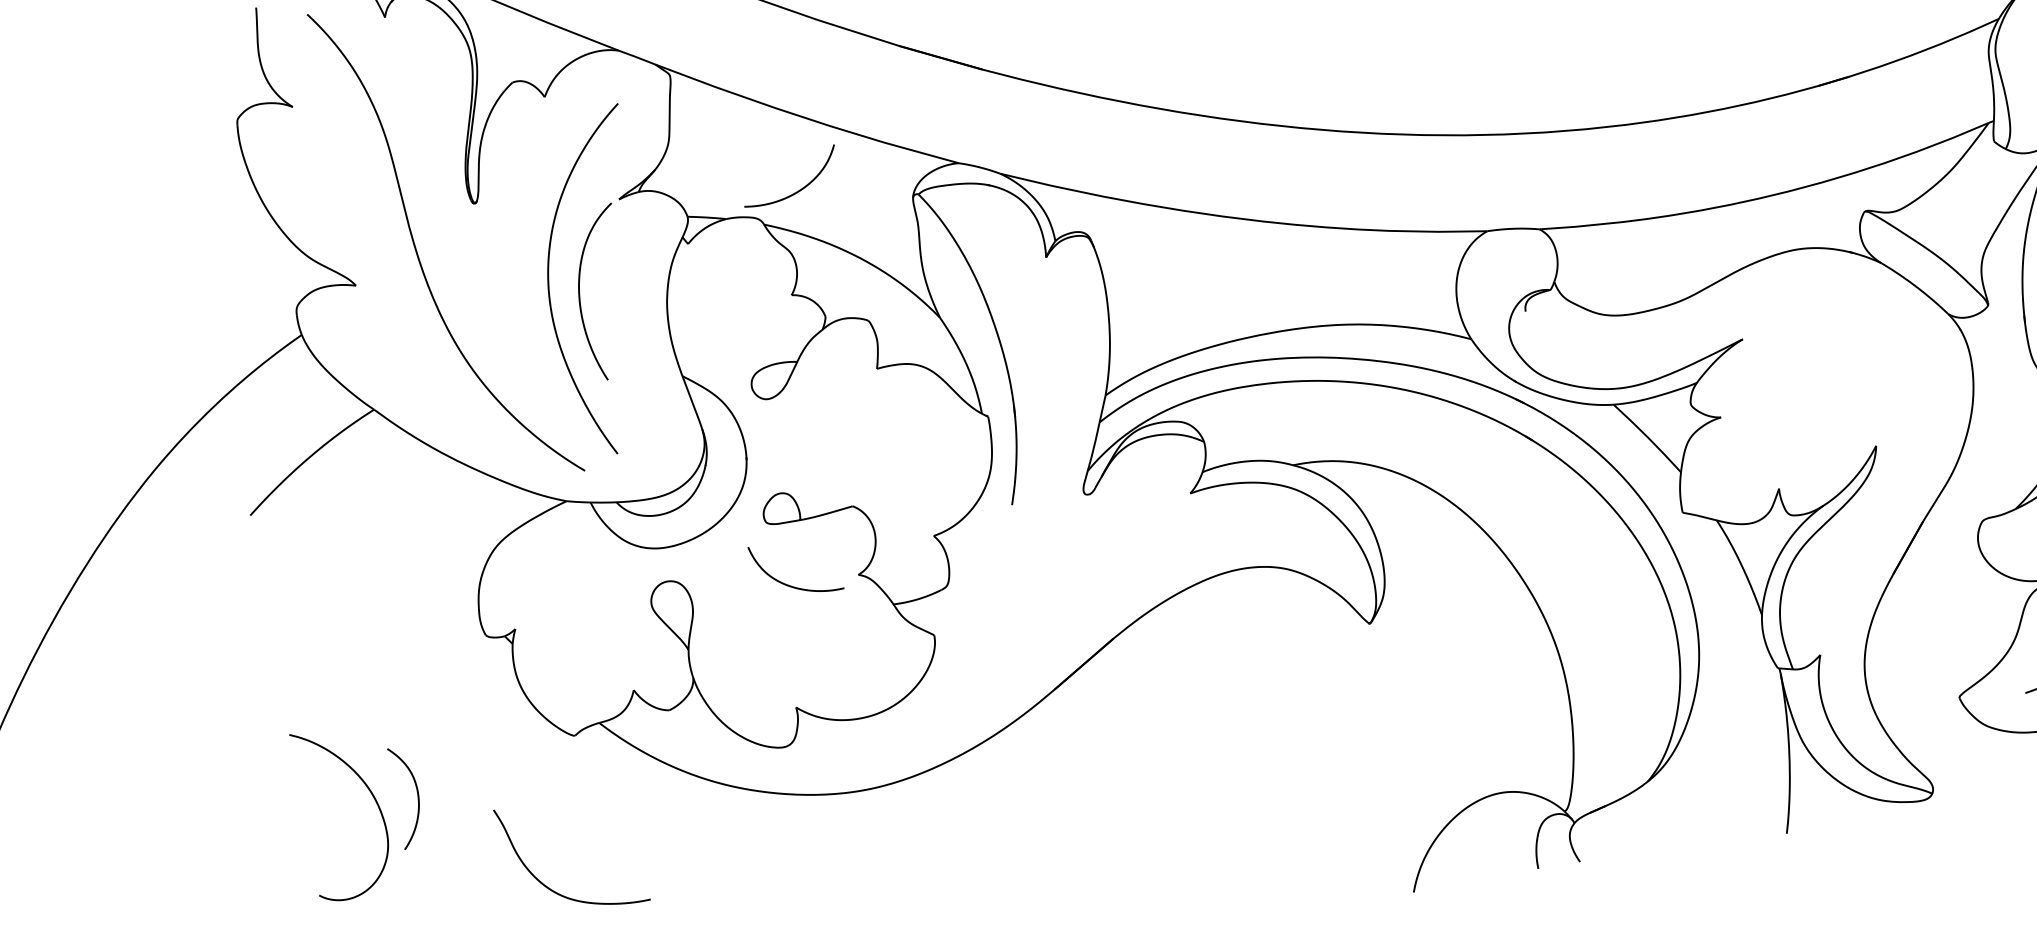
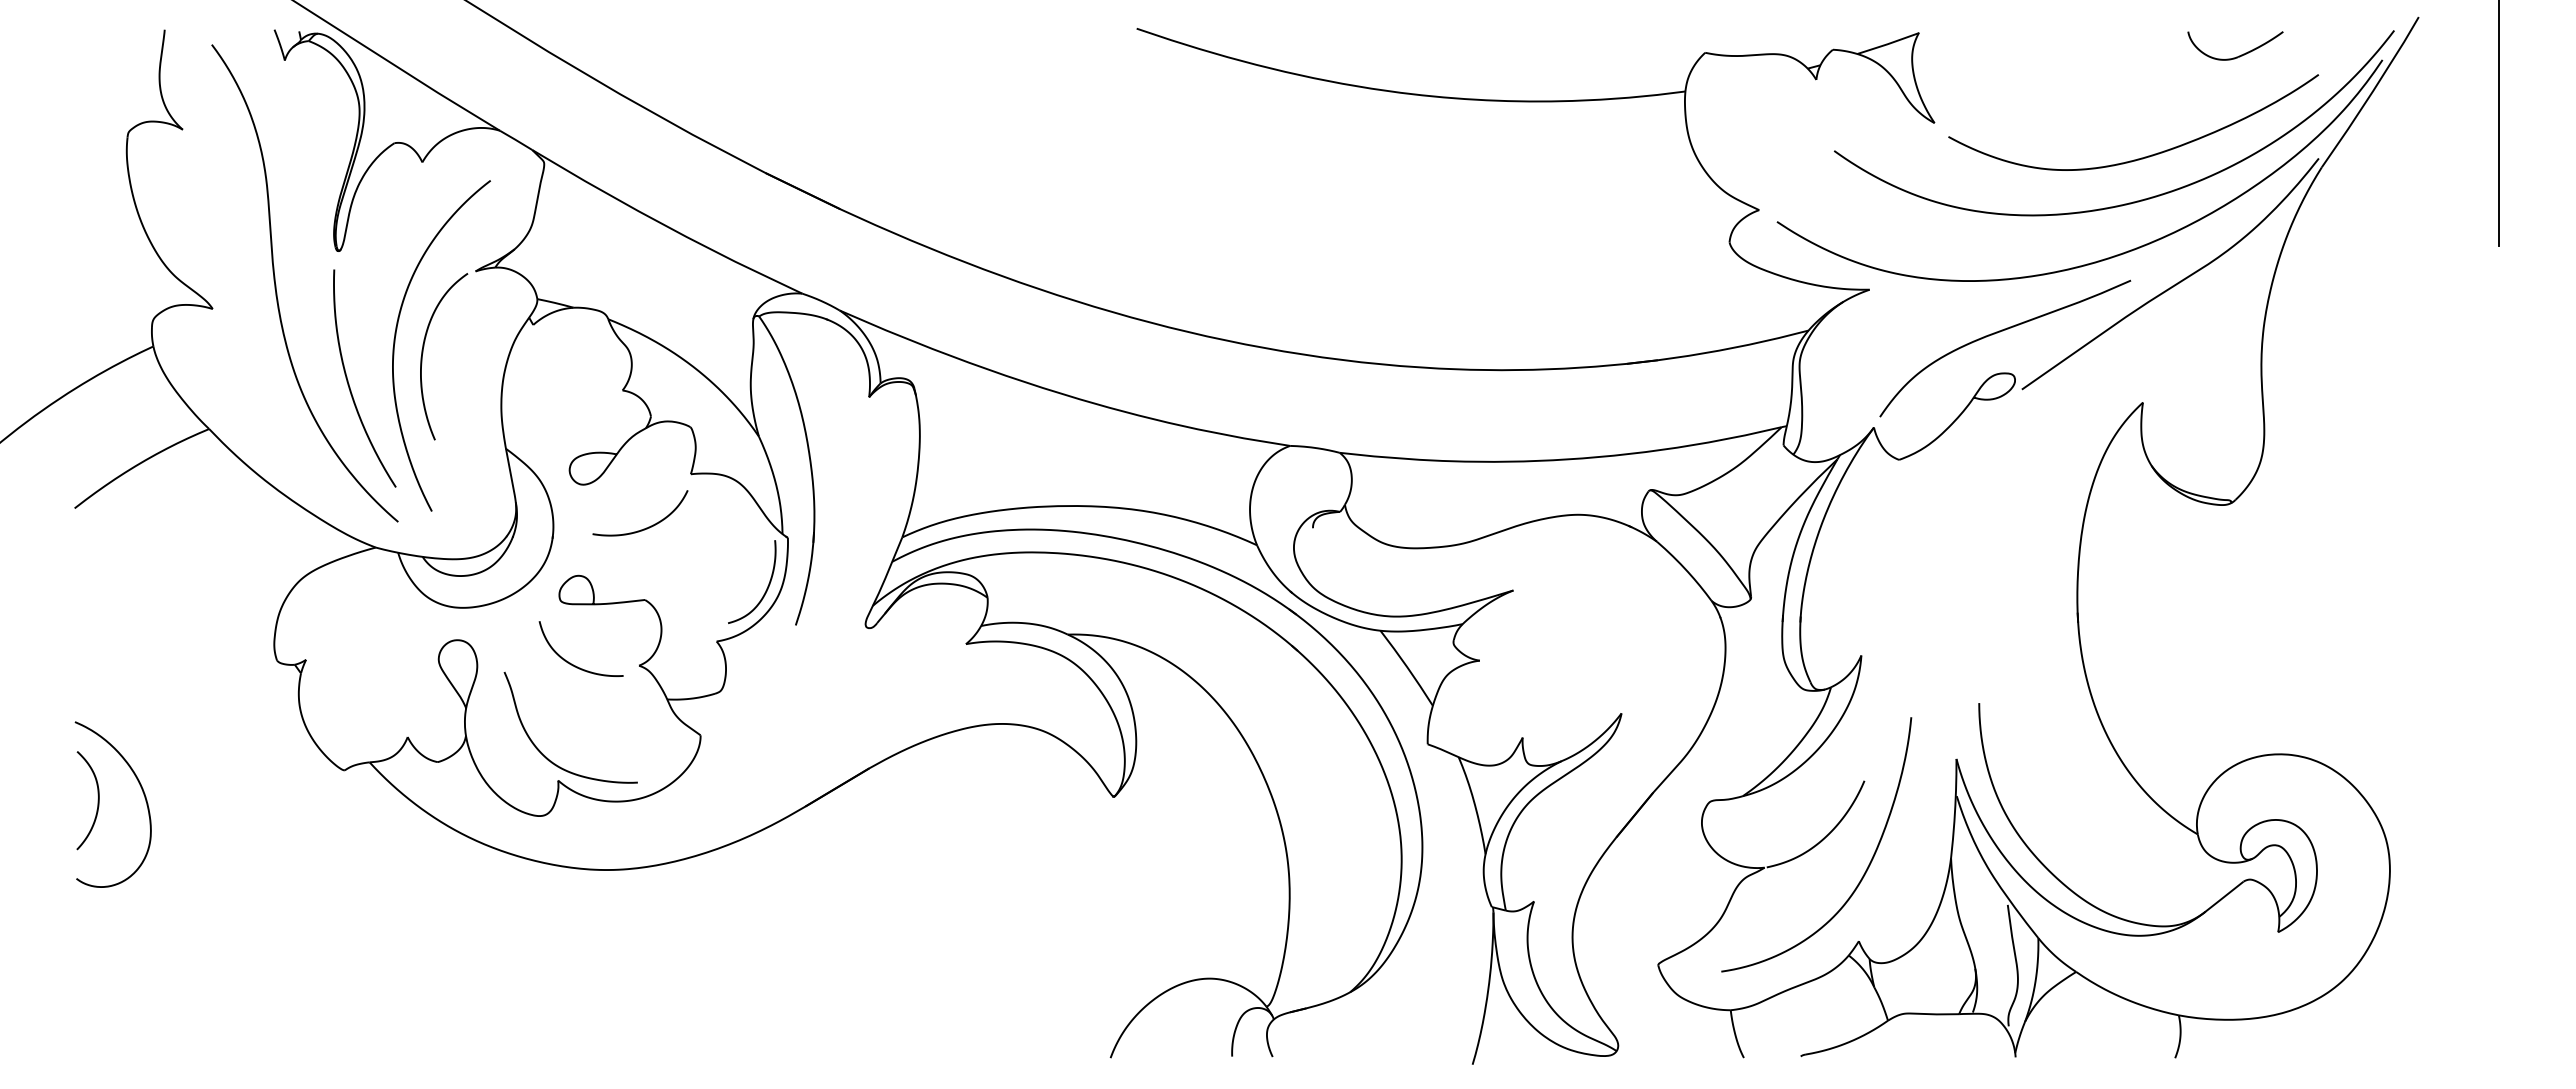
curve: (798, 190) -> (646, 527), moved
curve: (509, 337) -> (349, 383), added
curve: (975, 472) -> (766, 588), added
curve: (417, 795) -> (97, 800), moved
curve: (550, 888) -> (545, 755), moved

